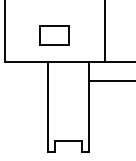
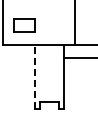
part: (54, 35) -> (24, 25), moved
line: (47, 106) -> (34, 76), solid -> dashed

